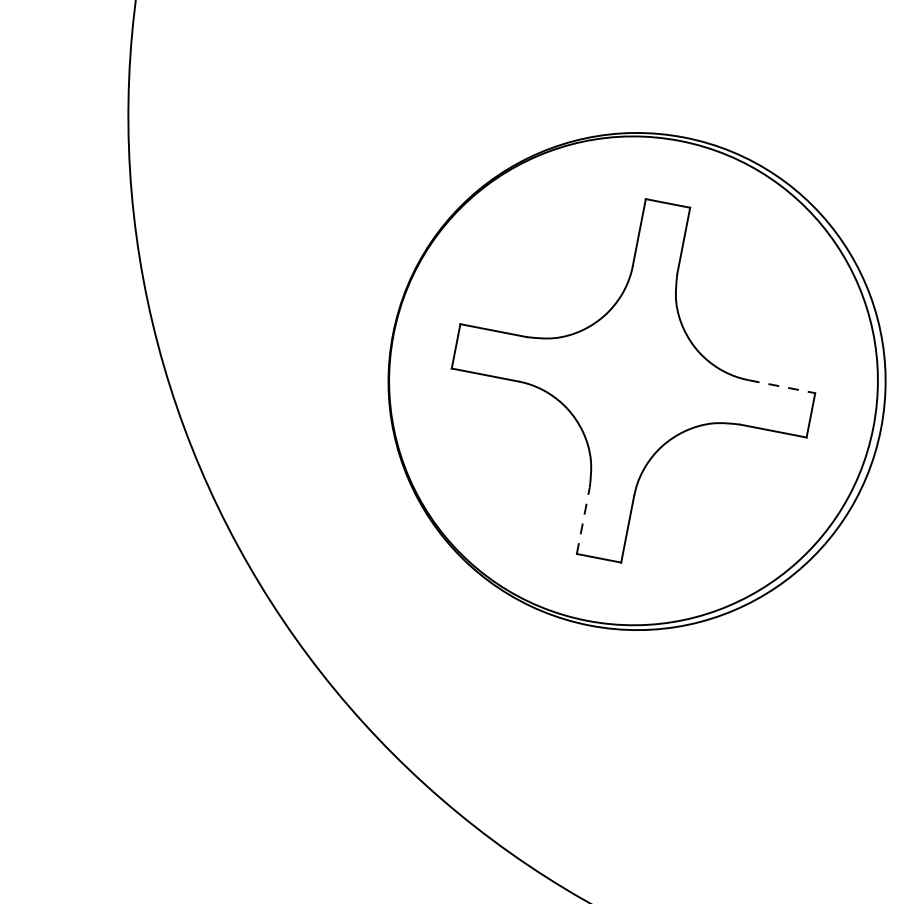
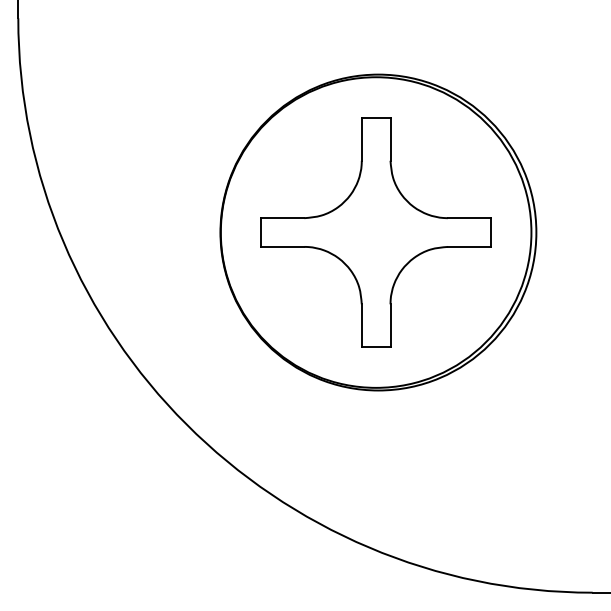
line: (781, 387) -> (469, 218), dashed -> solid
line: (583, 520) -> (361, 325), dashed -> solid

